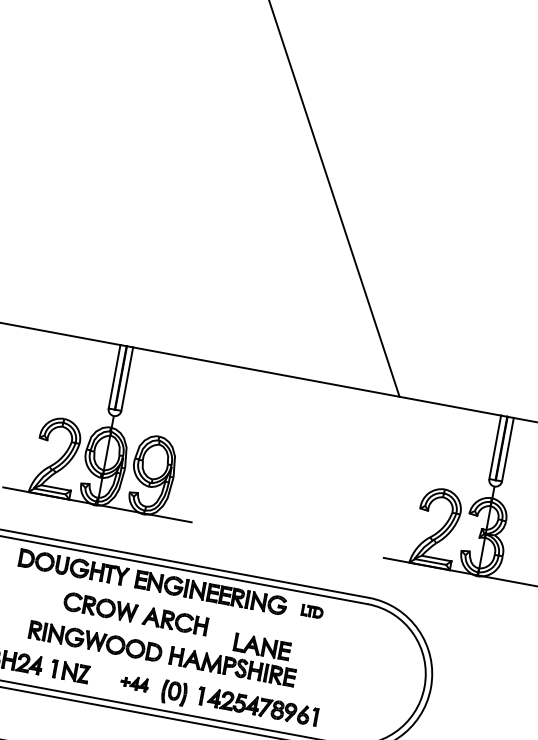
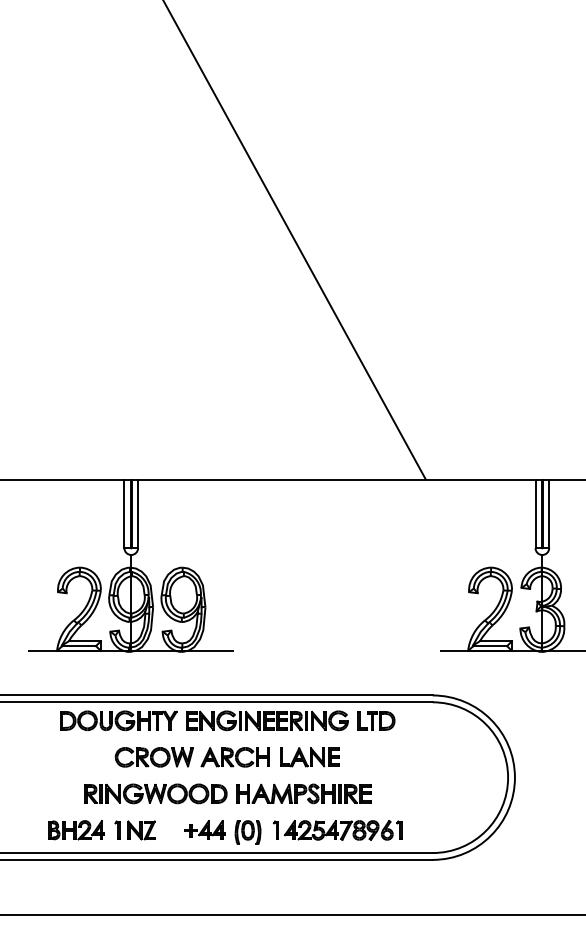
part: (312, 611) -> (376, 720), size x1.67
part: (261, 646) -> (309, 757), moved
part: (134, 682) -> (204, 829), size x1.43

